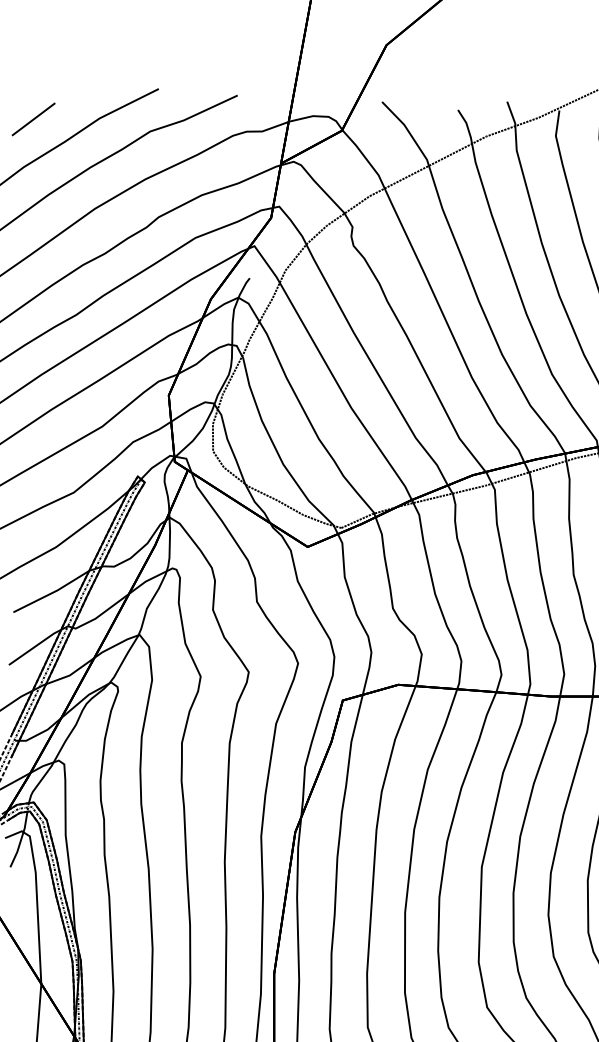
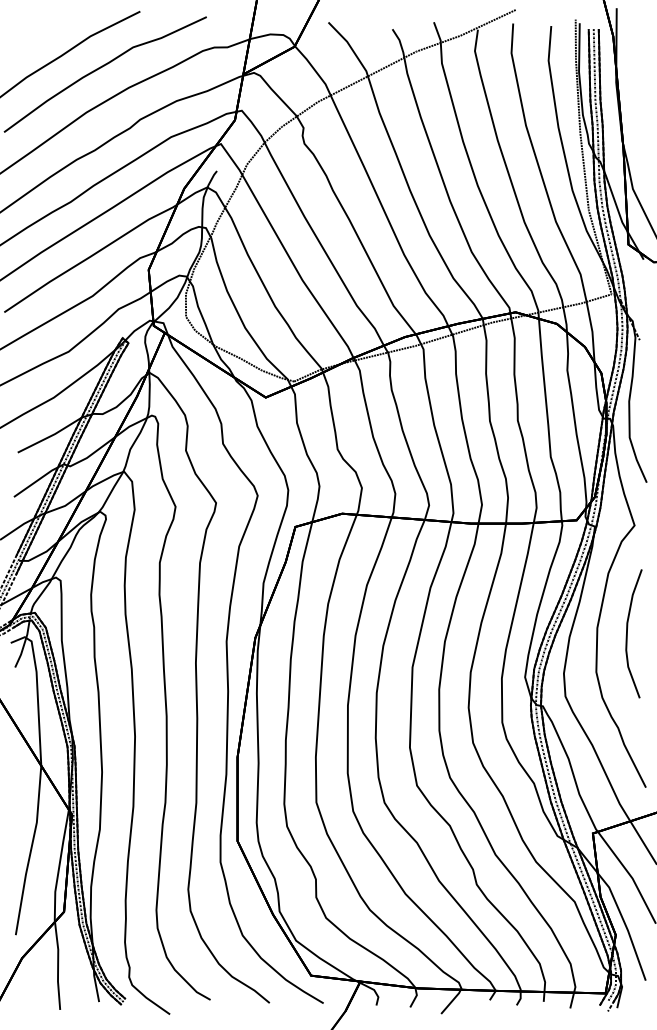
line: (33, 119) -> (34, 37), removed

